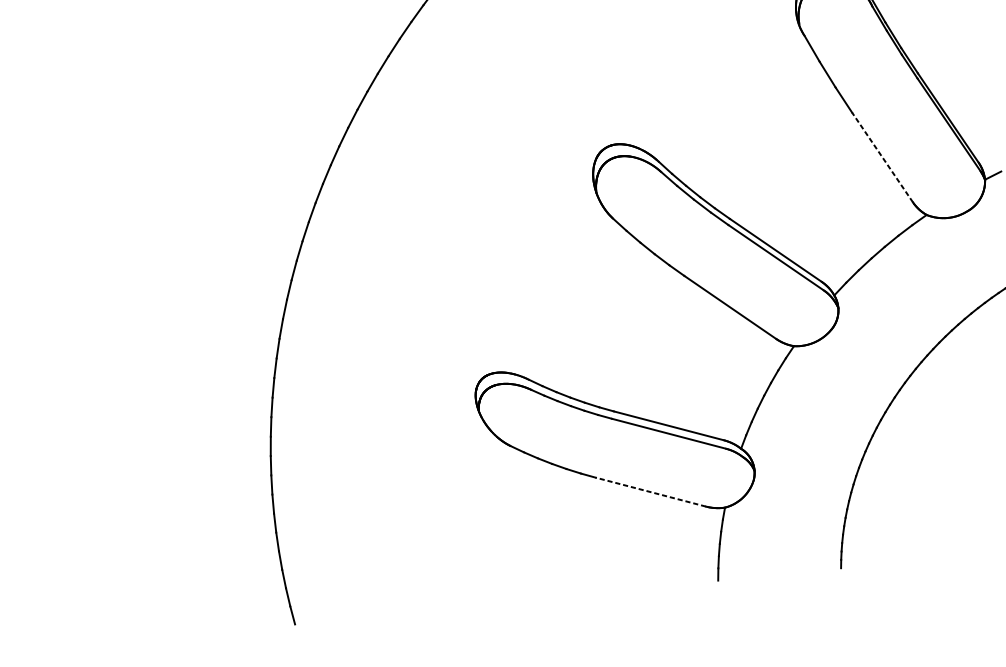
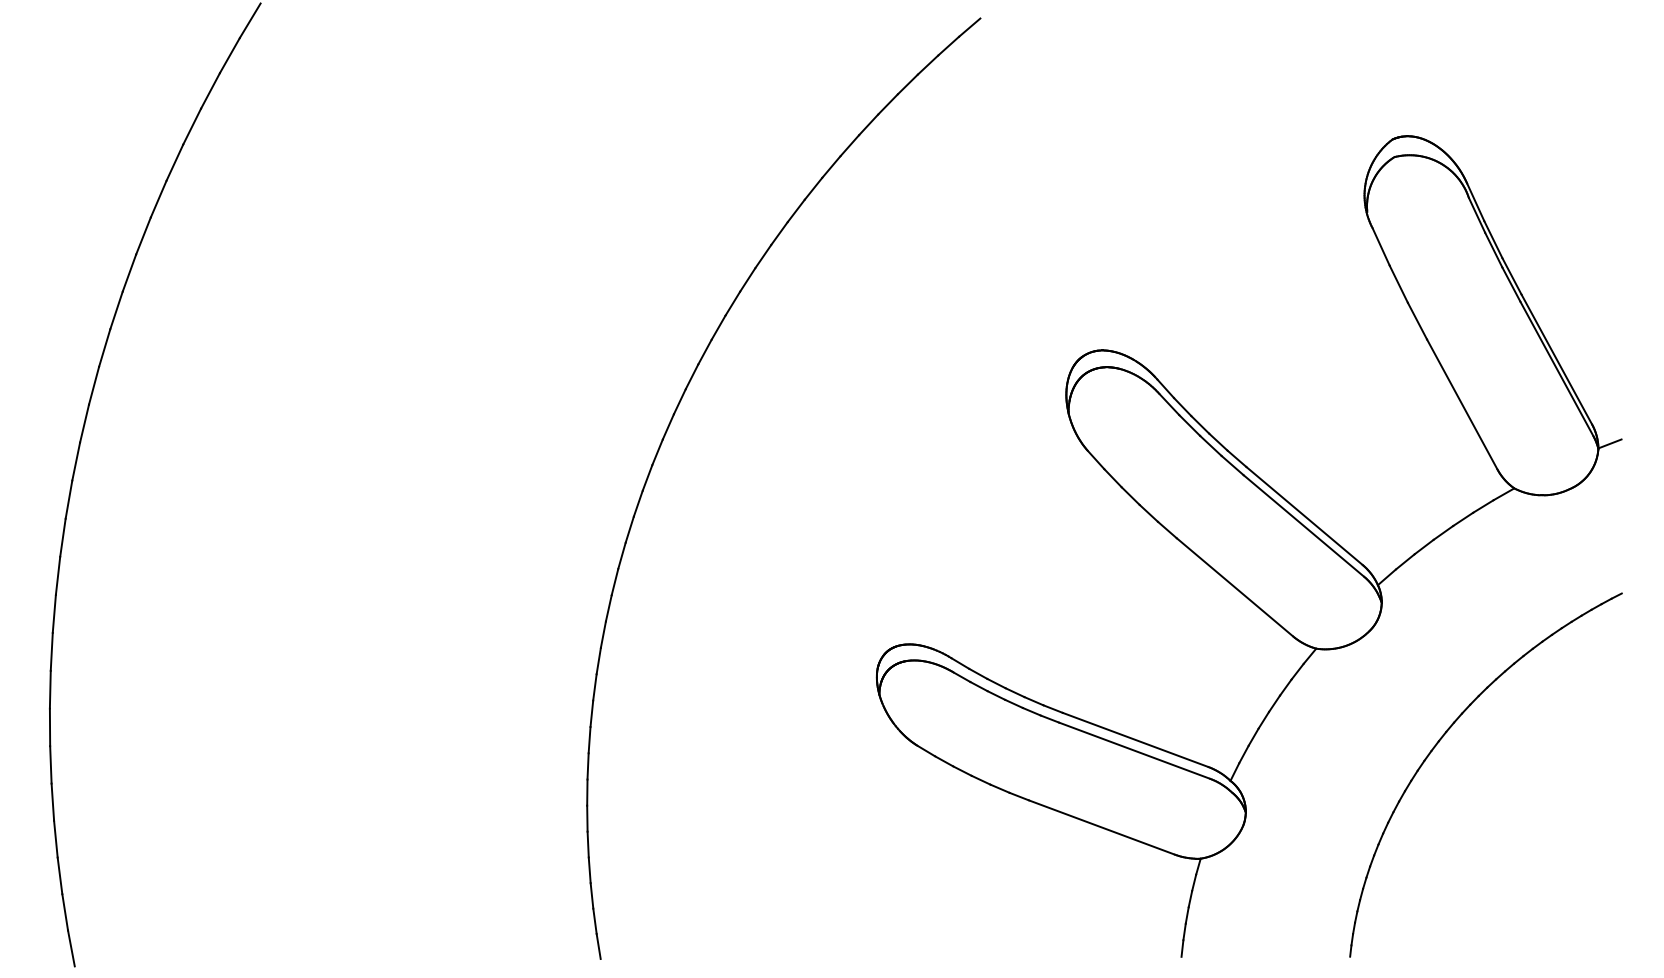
line: (882, 157) -> (1462, 404), dashed -> solid
line: (650, 492) -> (1101, 827), dashed -> solid

